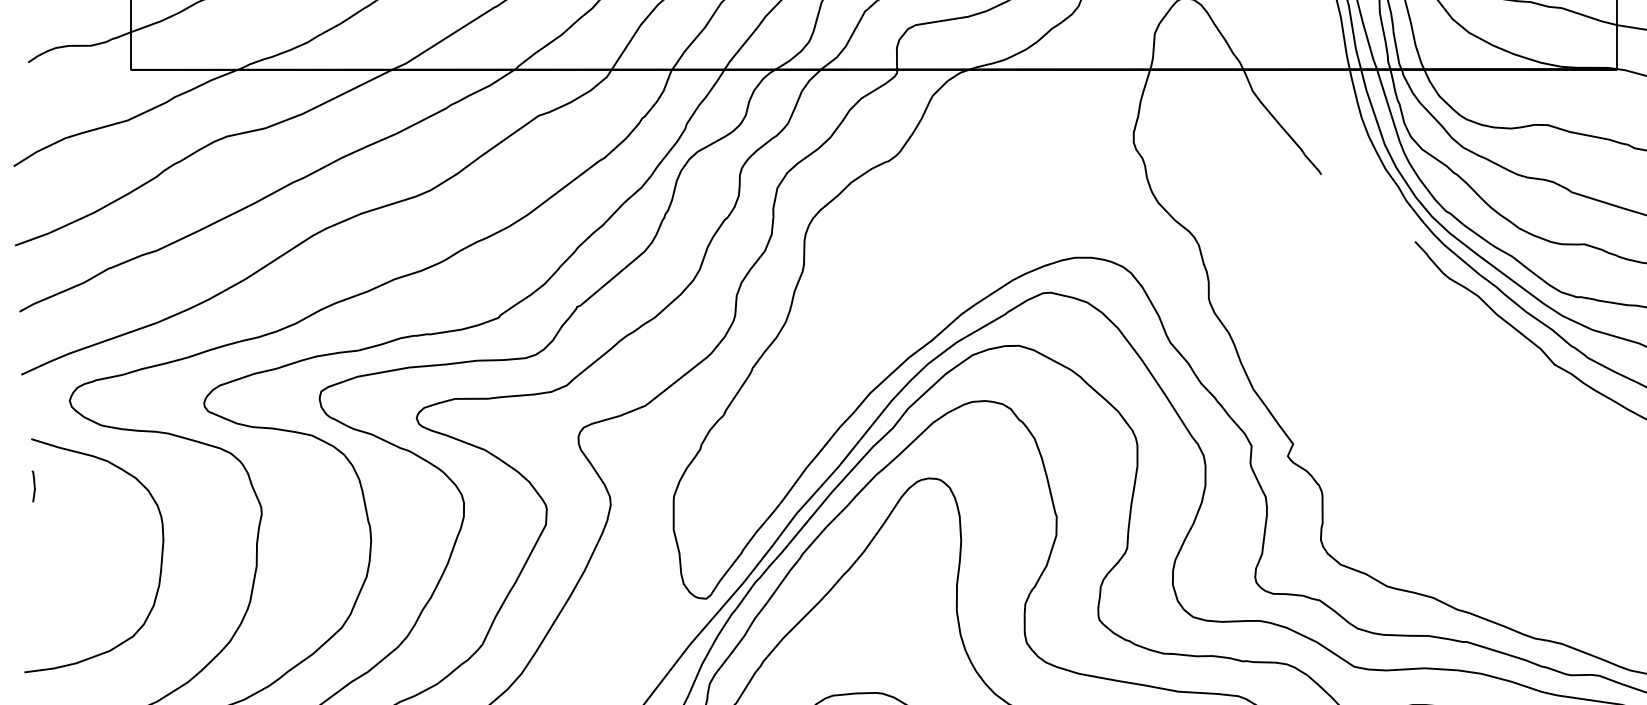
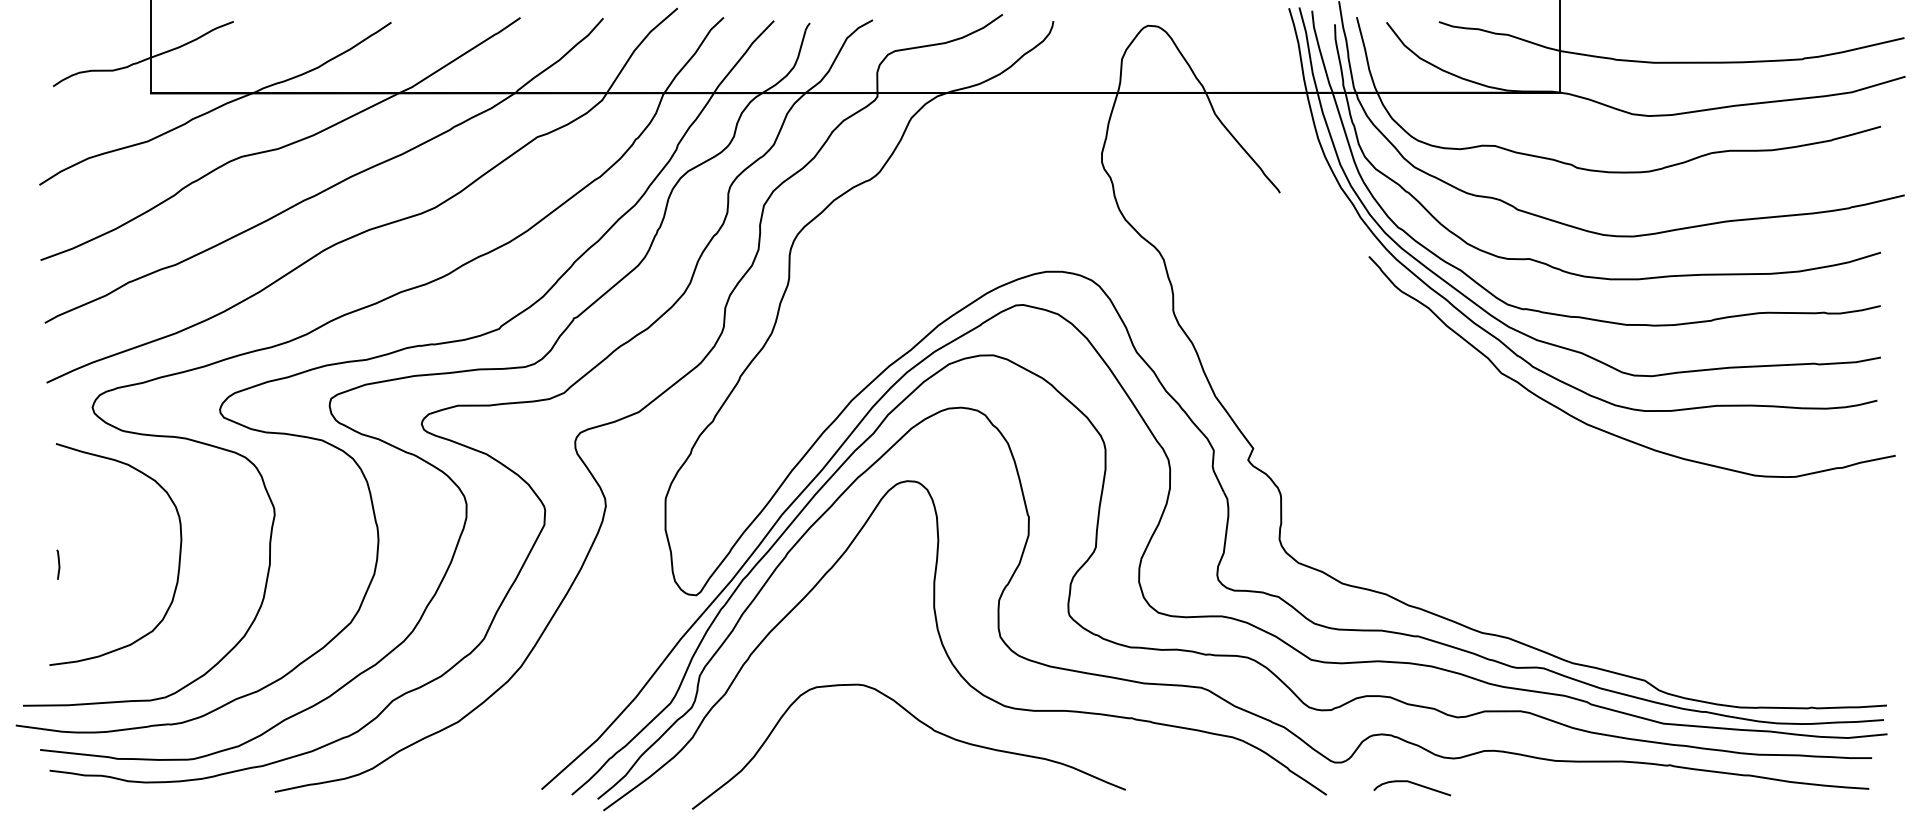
line: (33, 486) -> (58, 564), moved

